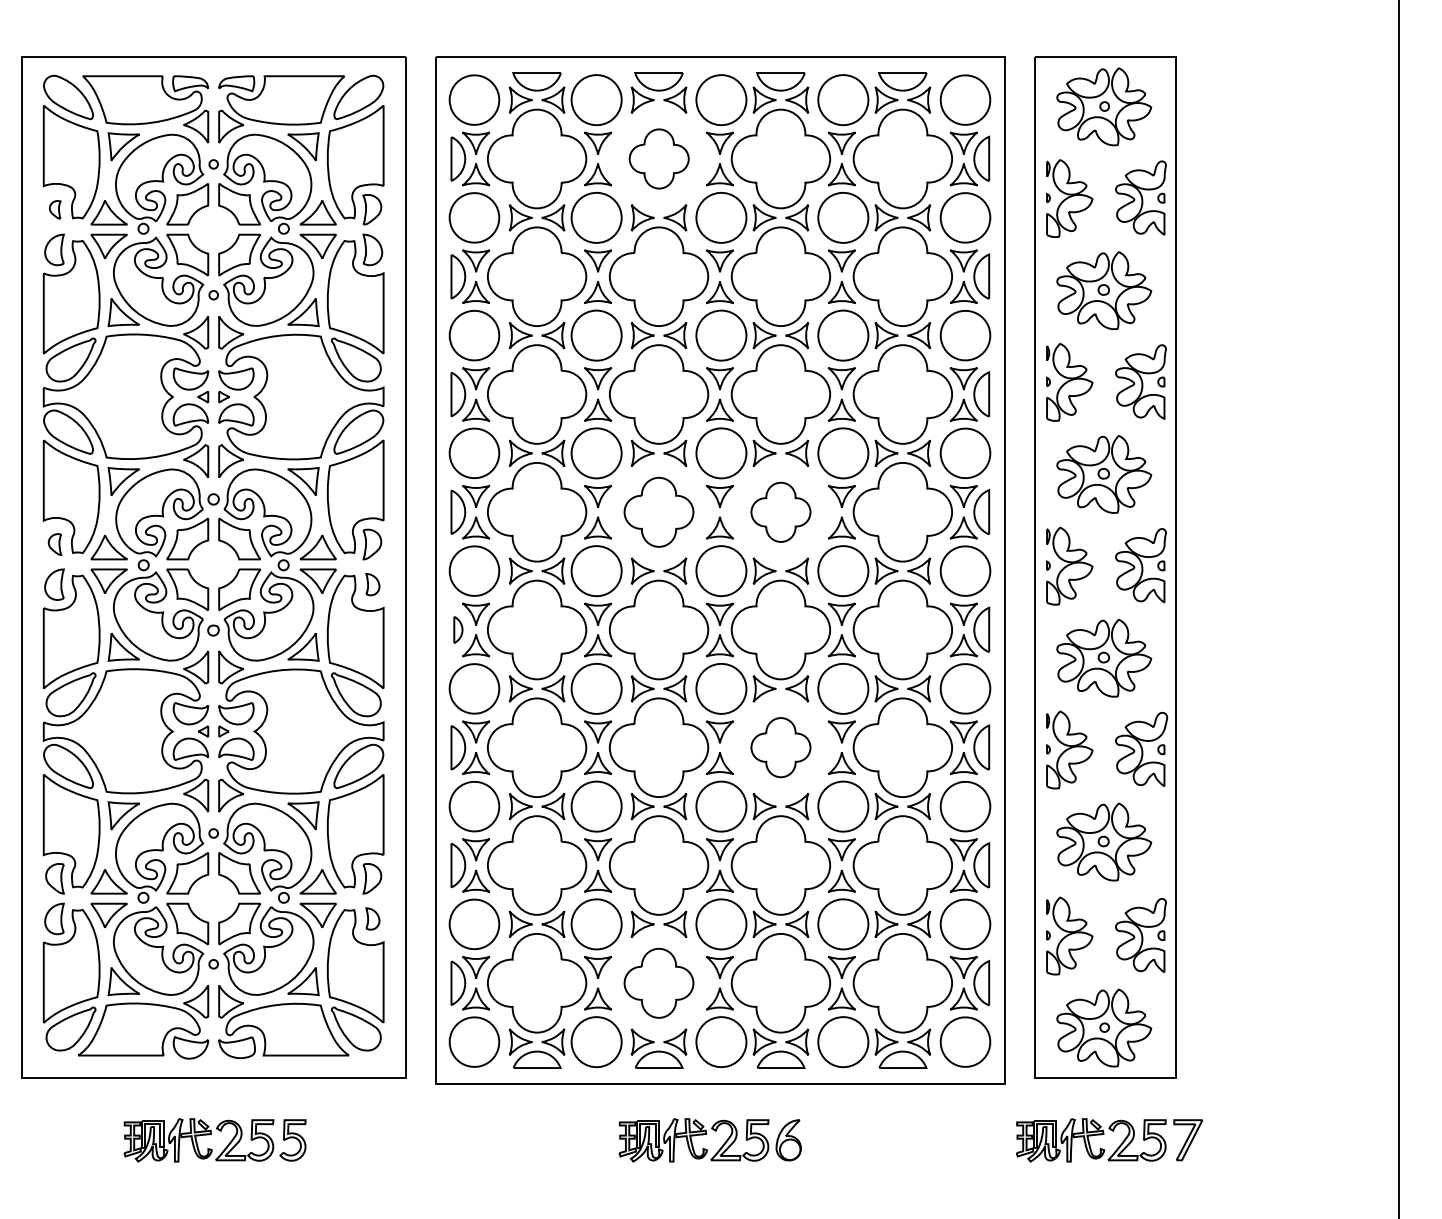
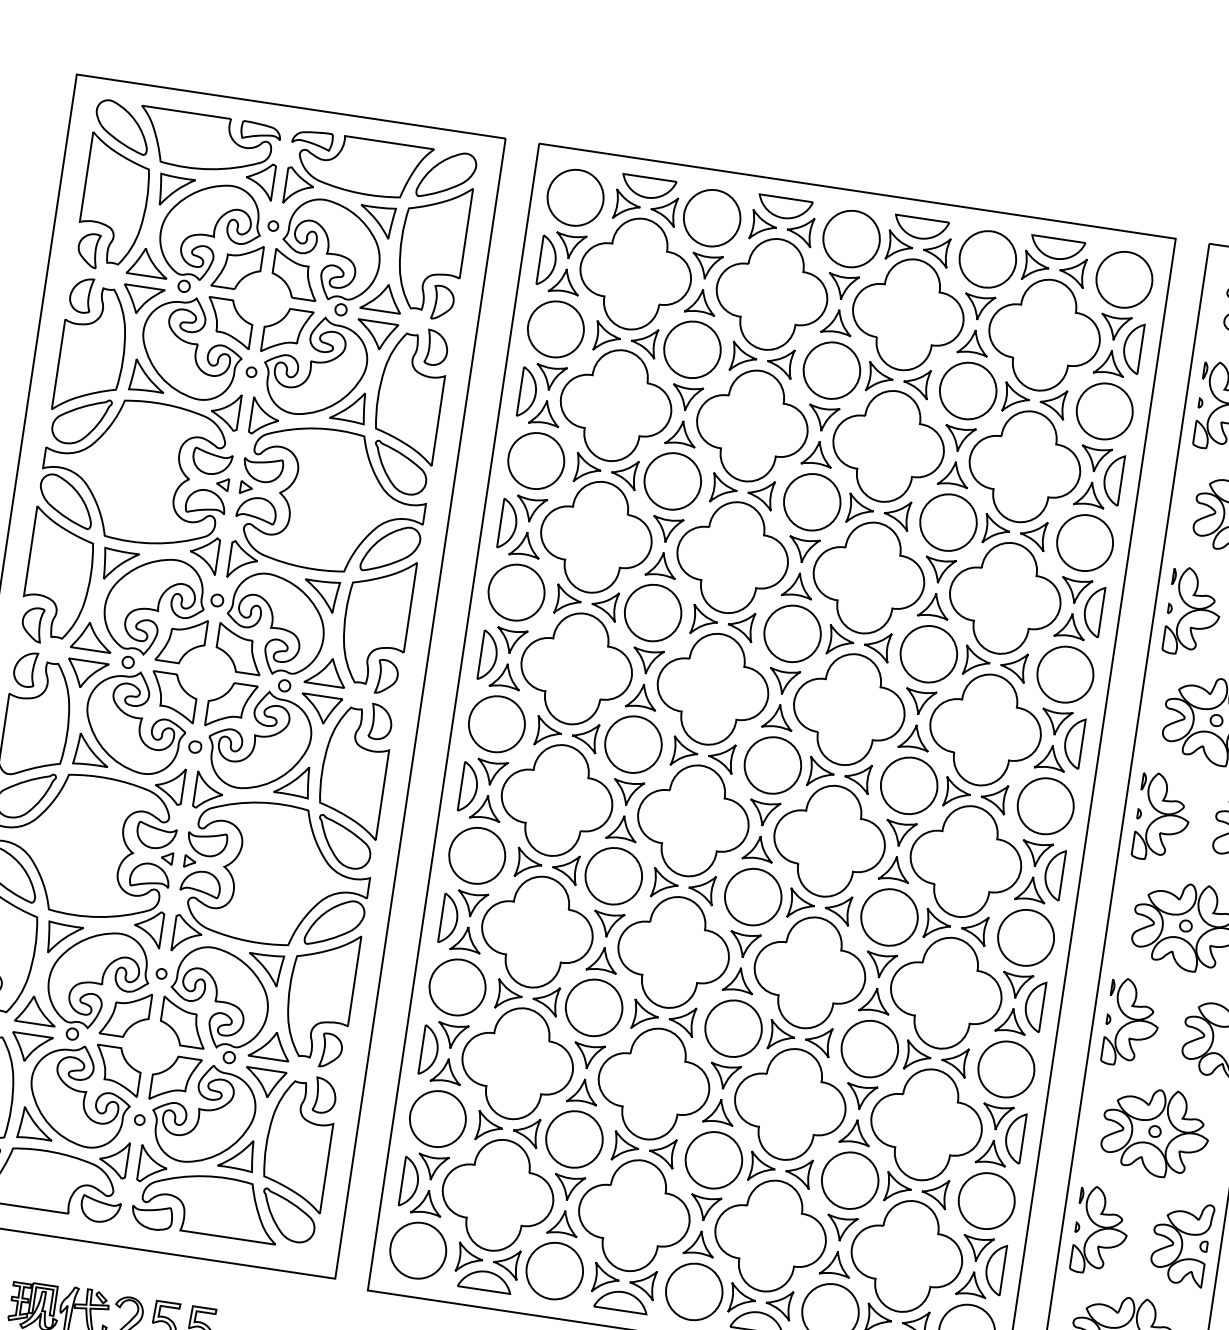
part: (659, 158) -> (772, 293), size x1.67
part: (55, 209) -> (89, 250), size x1.67
part: (658, 512) -> (712, 689), size x1.43
part: (780, 512) -> (848, 709), size x1.67
part: (54, 544) -> (31, 624), size x1.43
part: (372, 584) -> (380, 722), size x1.43
part: (458, 629) -> (469, 786), size x1.67
part: (780, 747) -> (809, 972), size x1.67
part: (372, 918) -> (324, 1095), size x1.43
part: (658, 983) -> (633, 1215), size x1.43

